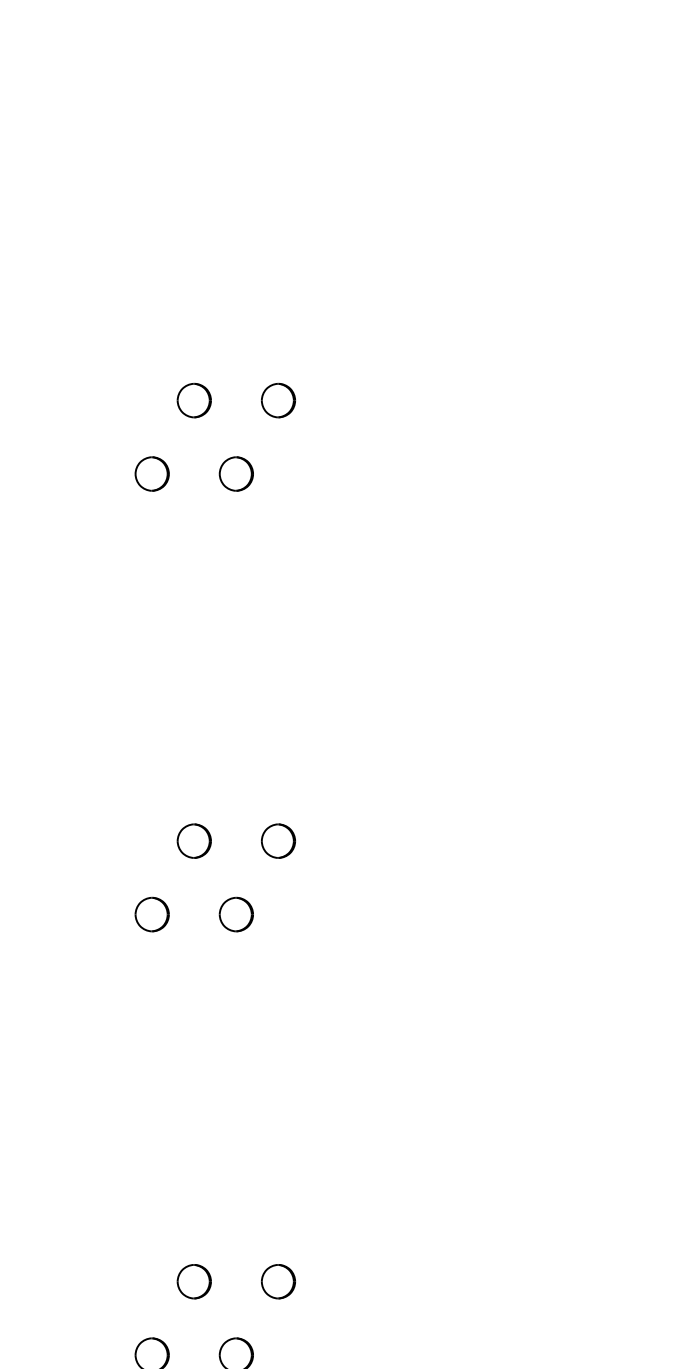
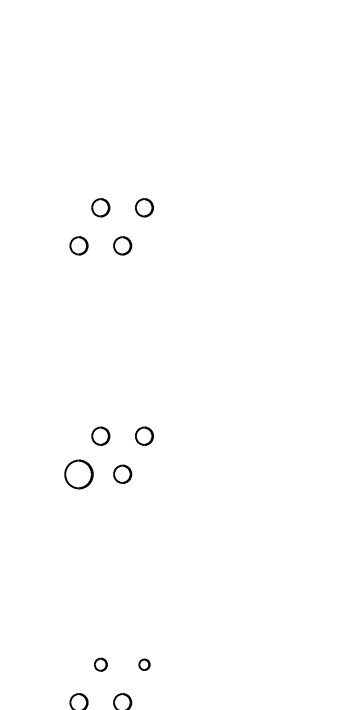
part: (151, 913) -> (78, 473), size x1.6
part: (193, 1281) -> (100, 664), size x0.7
part: (278, 1281) -> (144, 664), size x0.6

